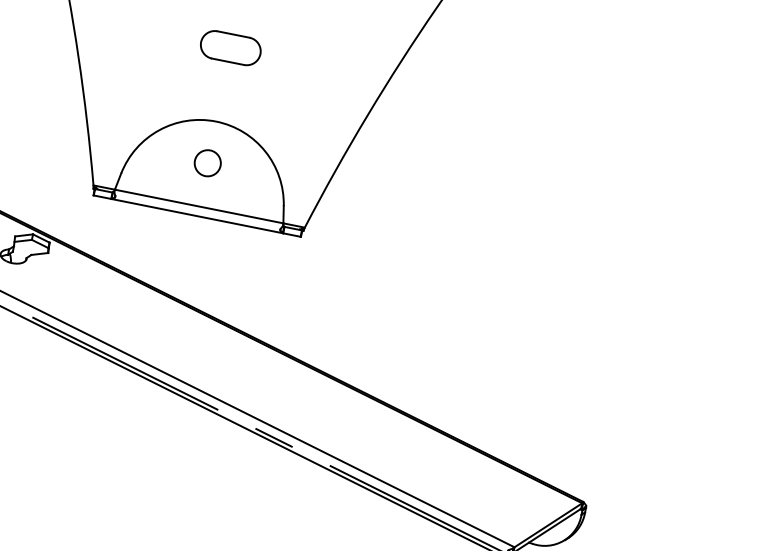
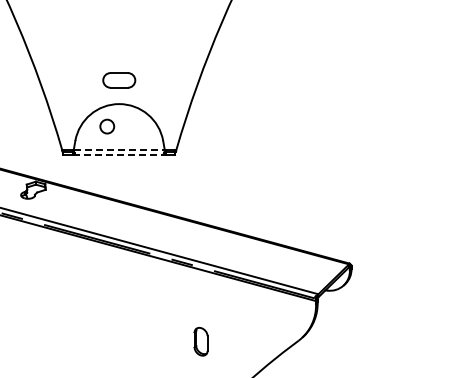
part: (231, 48) -> (119, 80), moved
circle: (208, 163) -> (107, 126), moved
line: (199, 205) -> (119, 149), solid -> dashed
line: (197, 216) -> (119, 155), solid -> dashed

